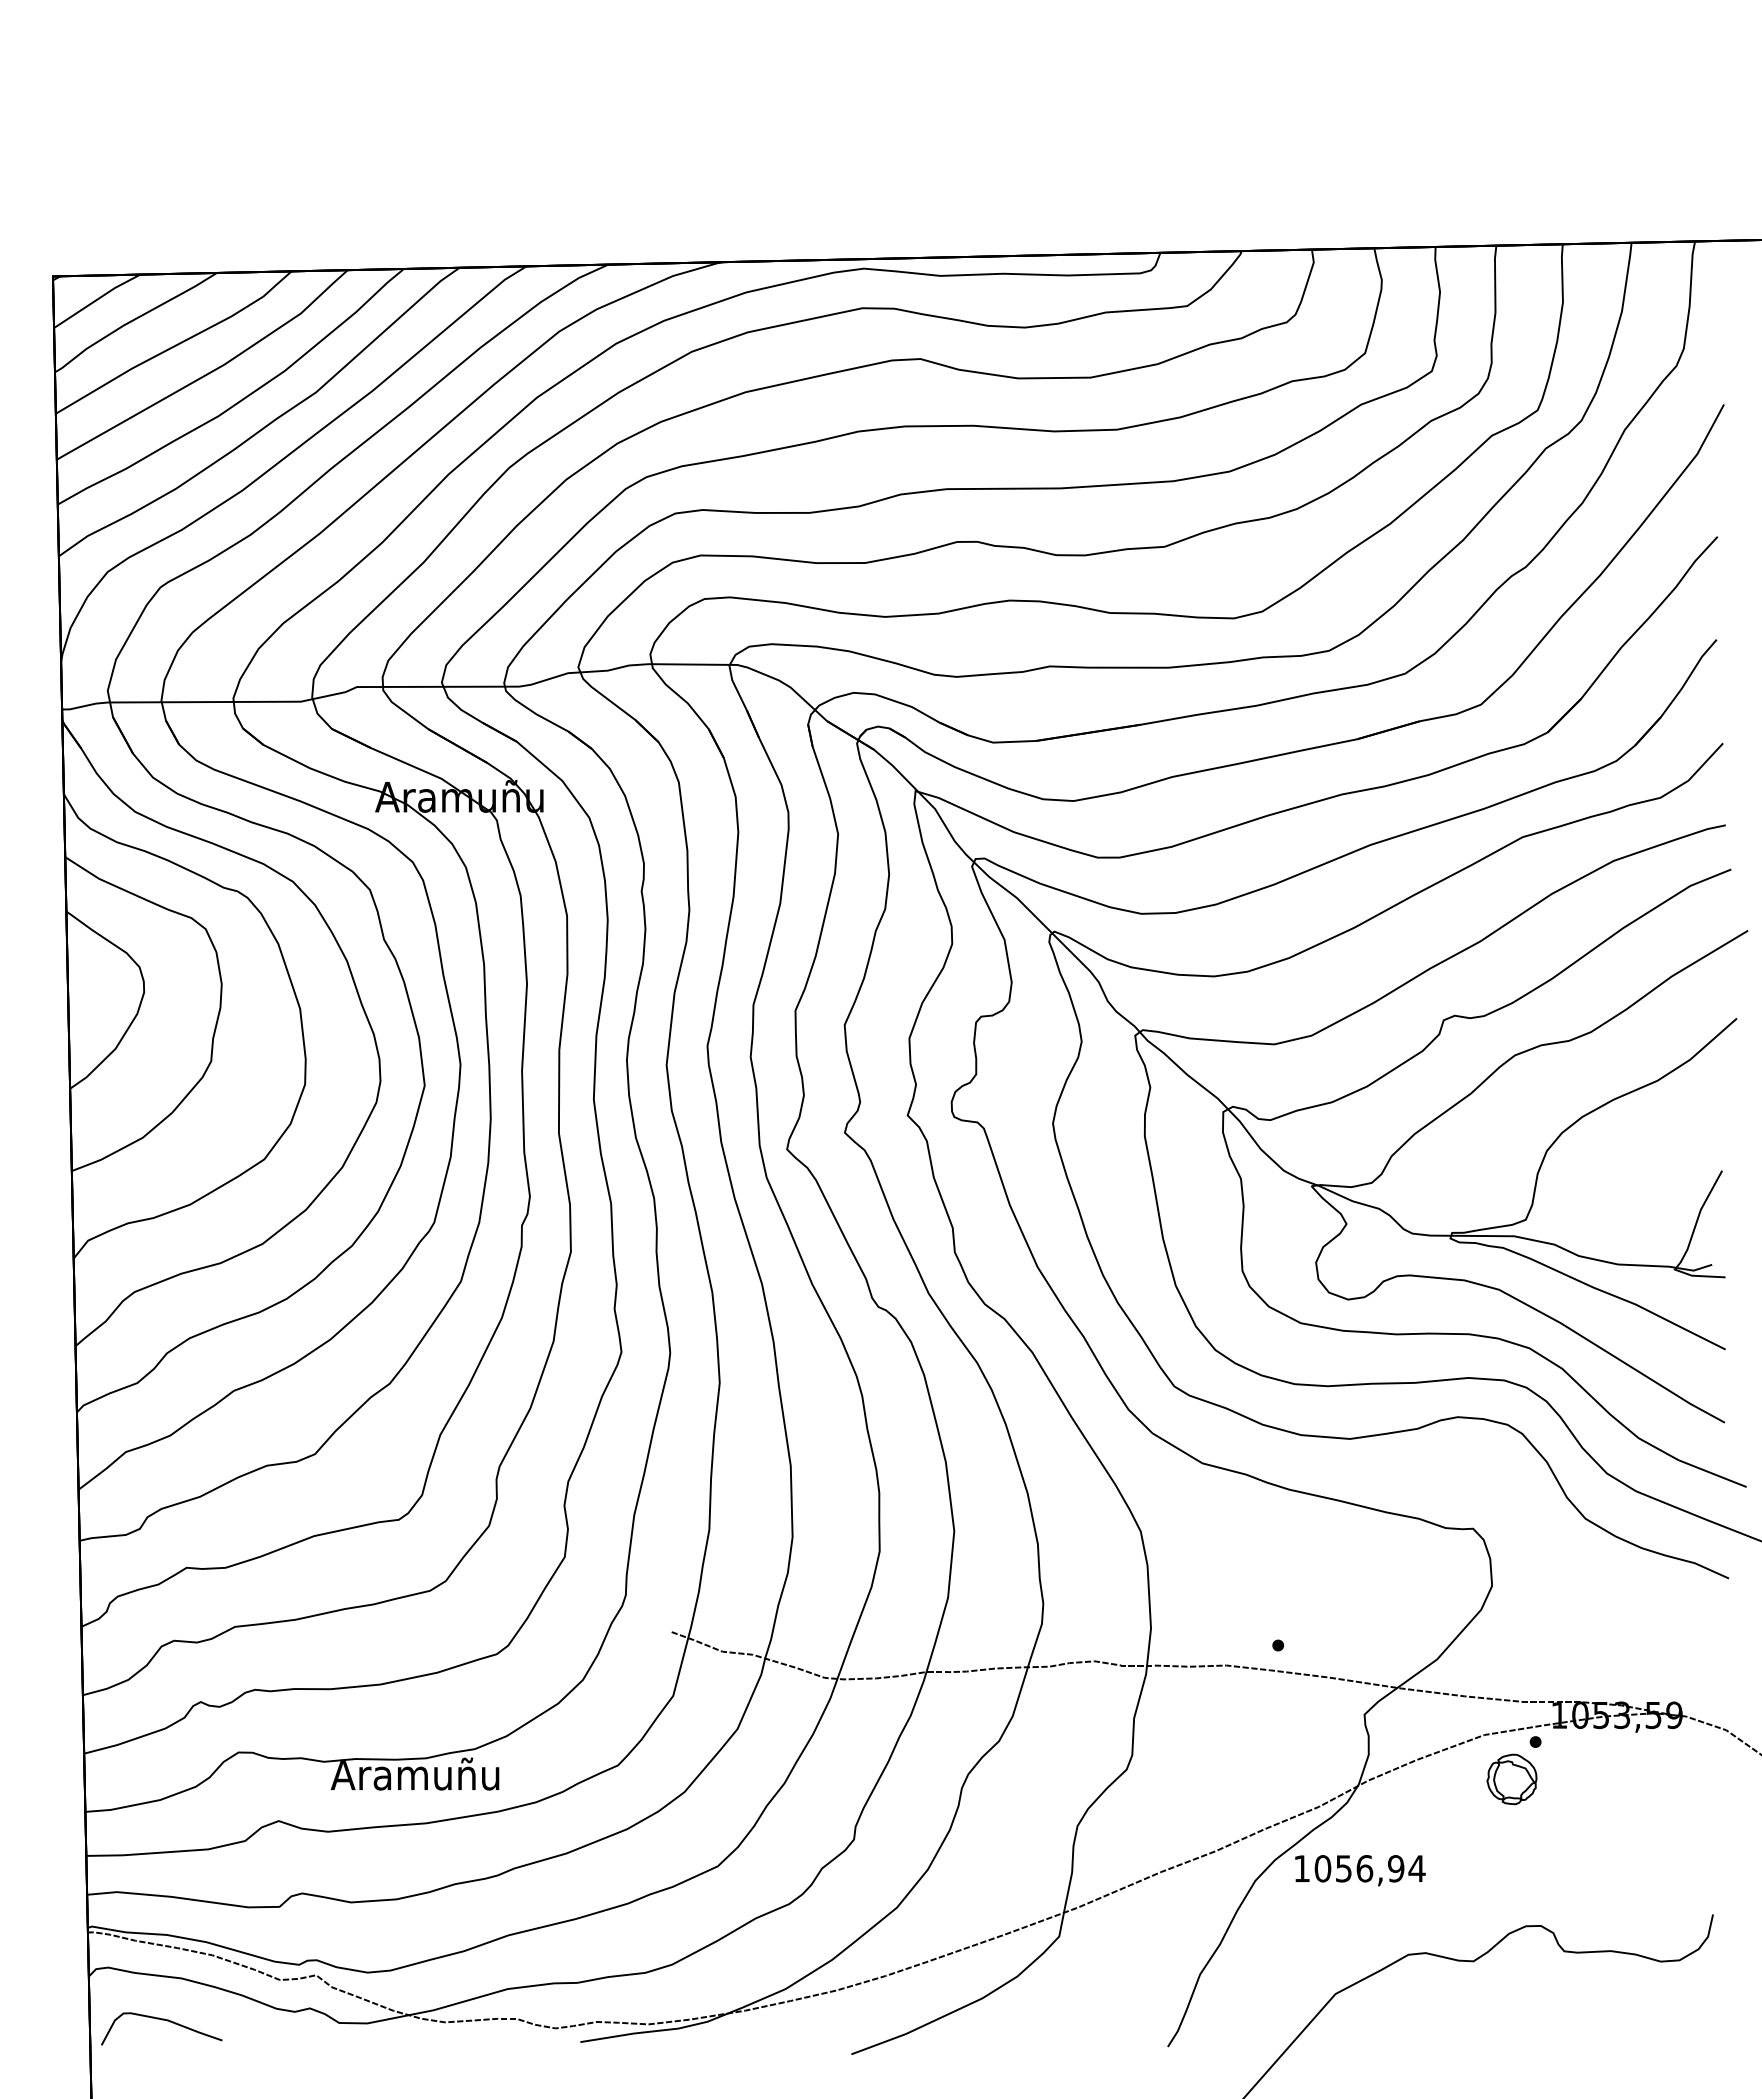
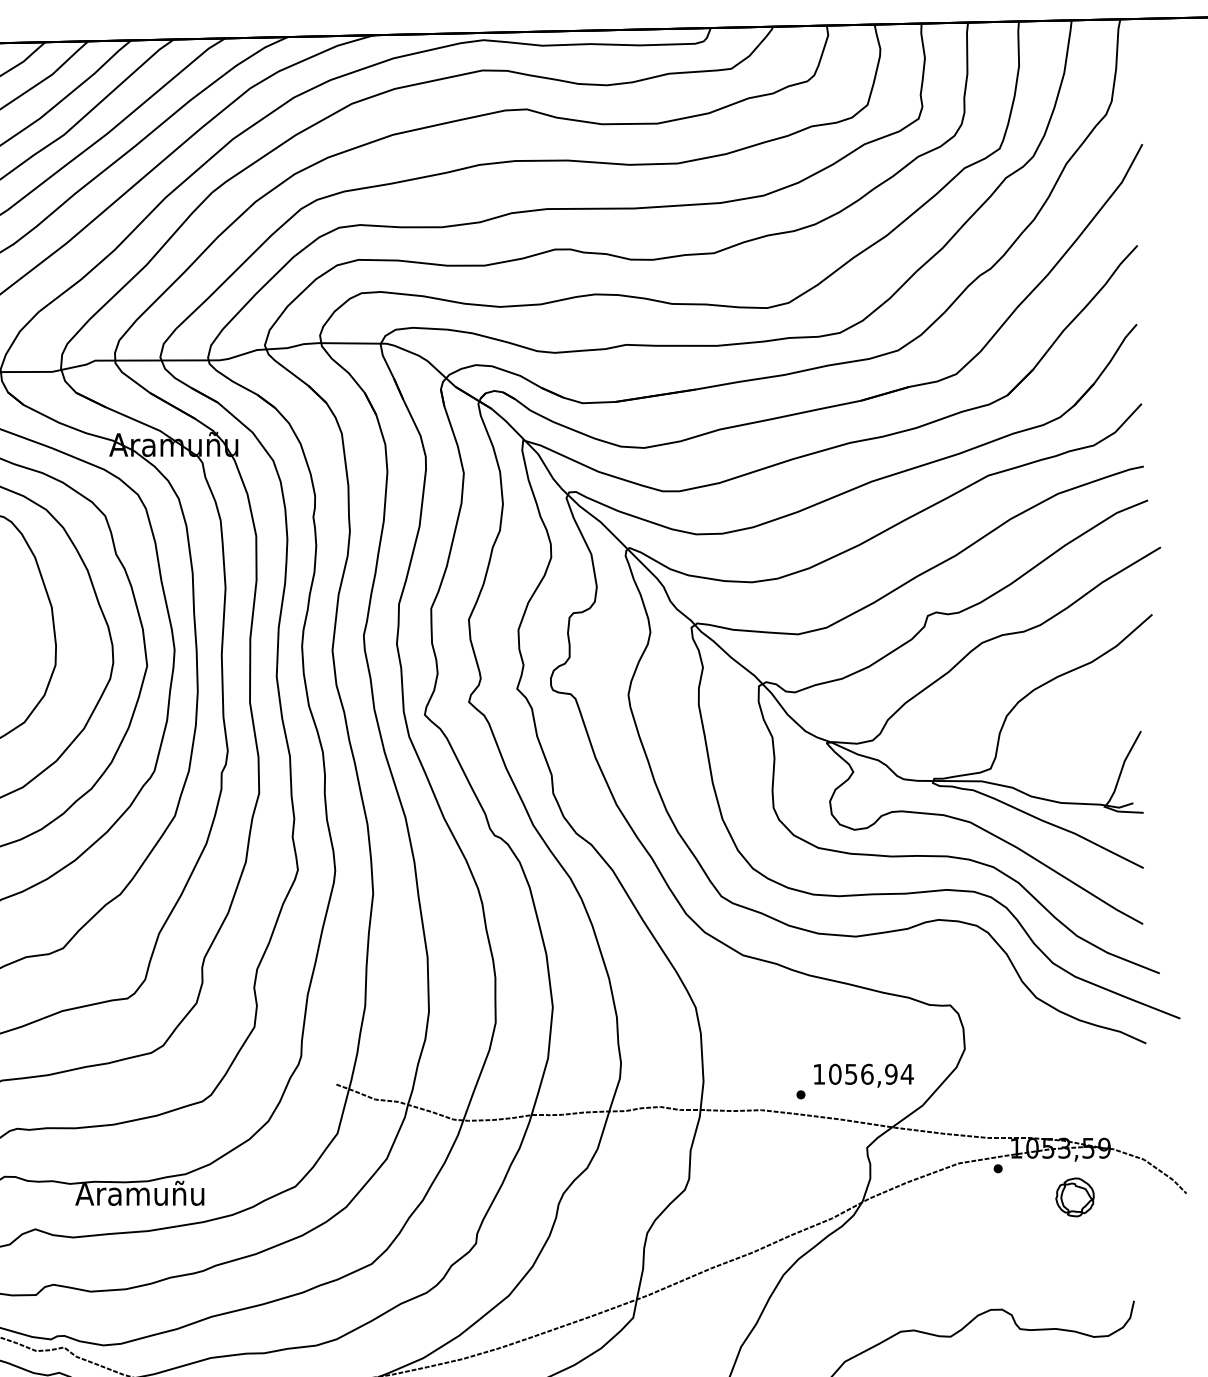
part: (1511, 1779) -> (1074, 1197), moved
text: (1360, 1870) -> (864, 1075), moved

